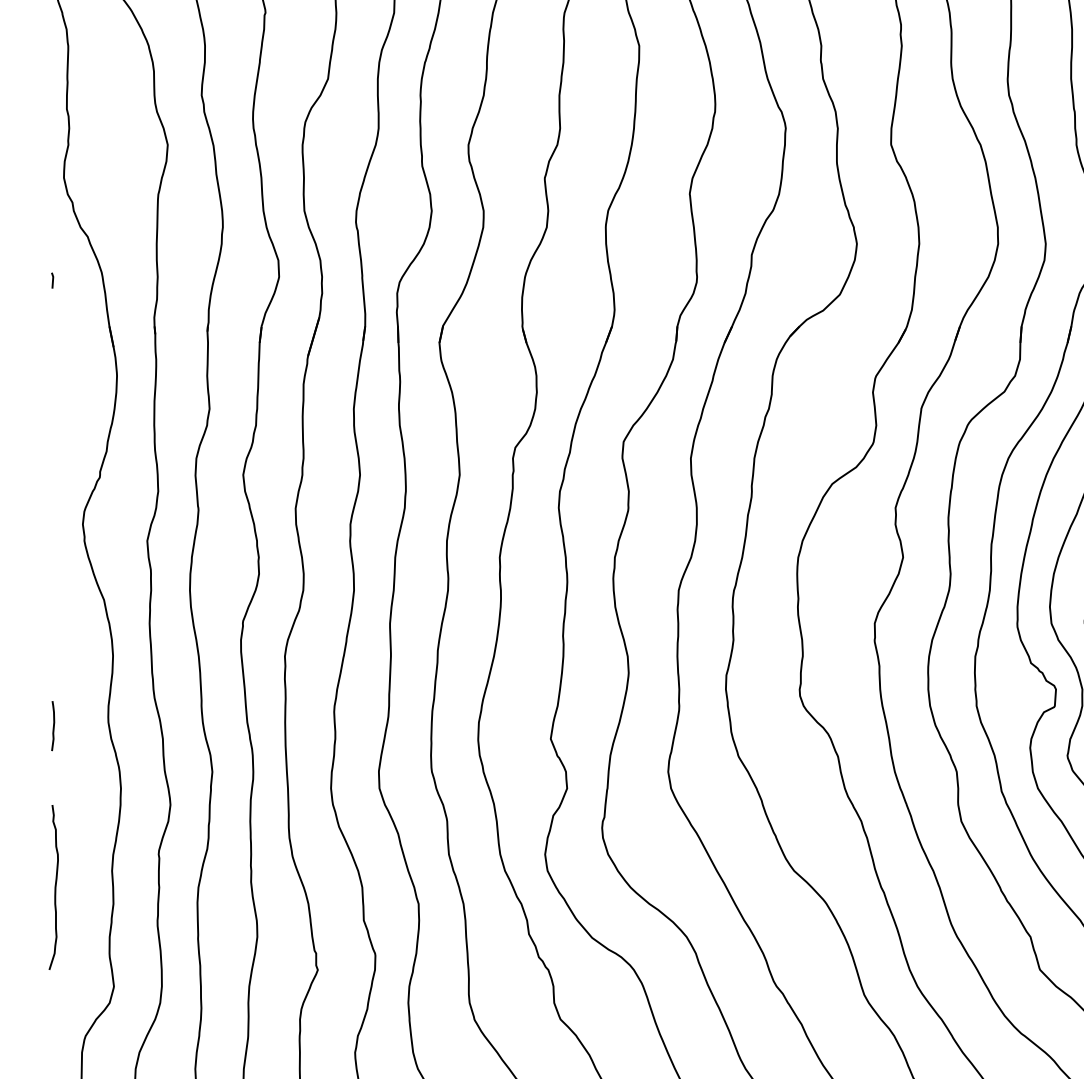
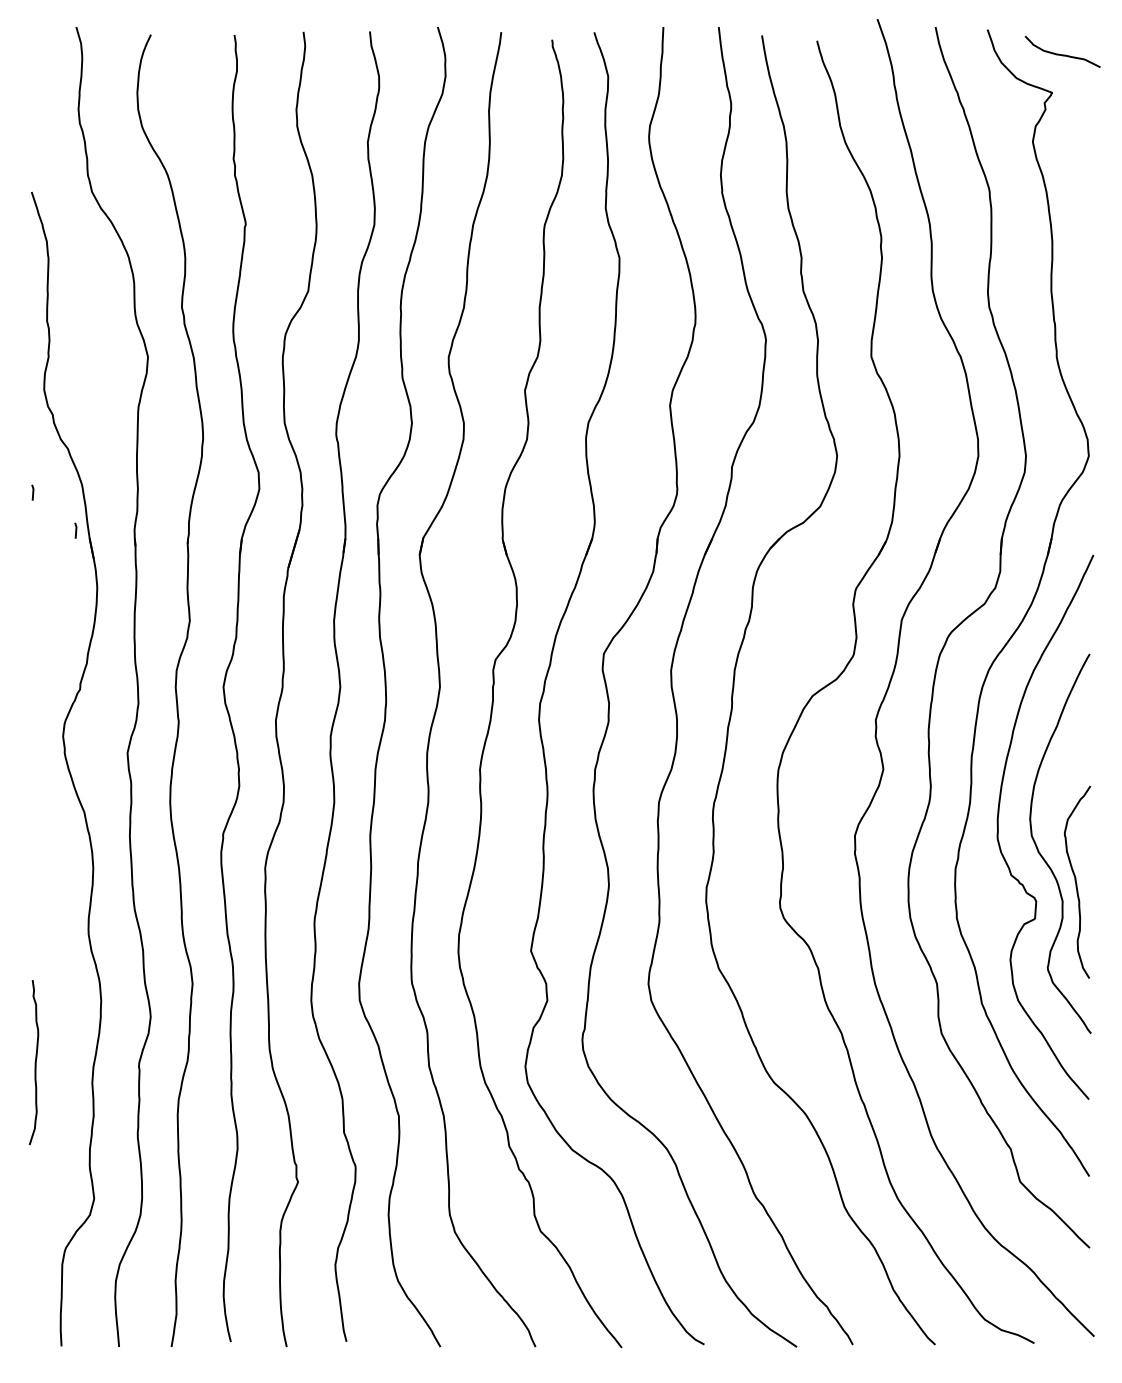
line: (95, 318) -> (75, 530), added
curve: (53, 726) -> (33, 938), removed
curve: (54, 887) -> (34, 1062), moved

